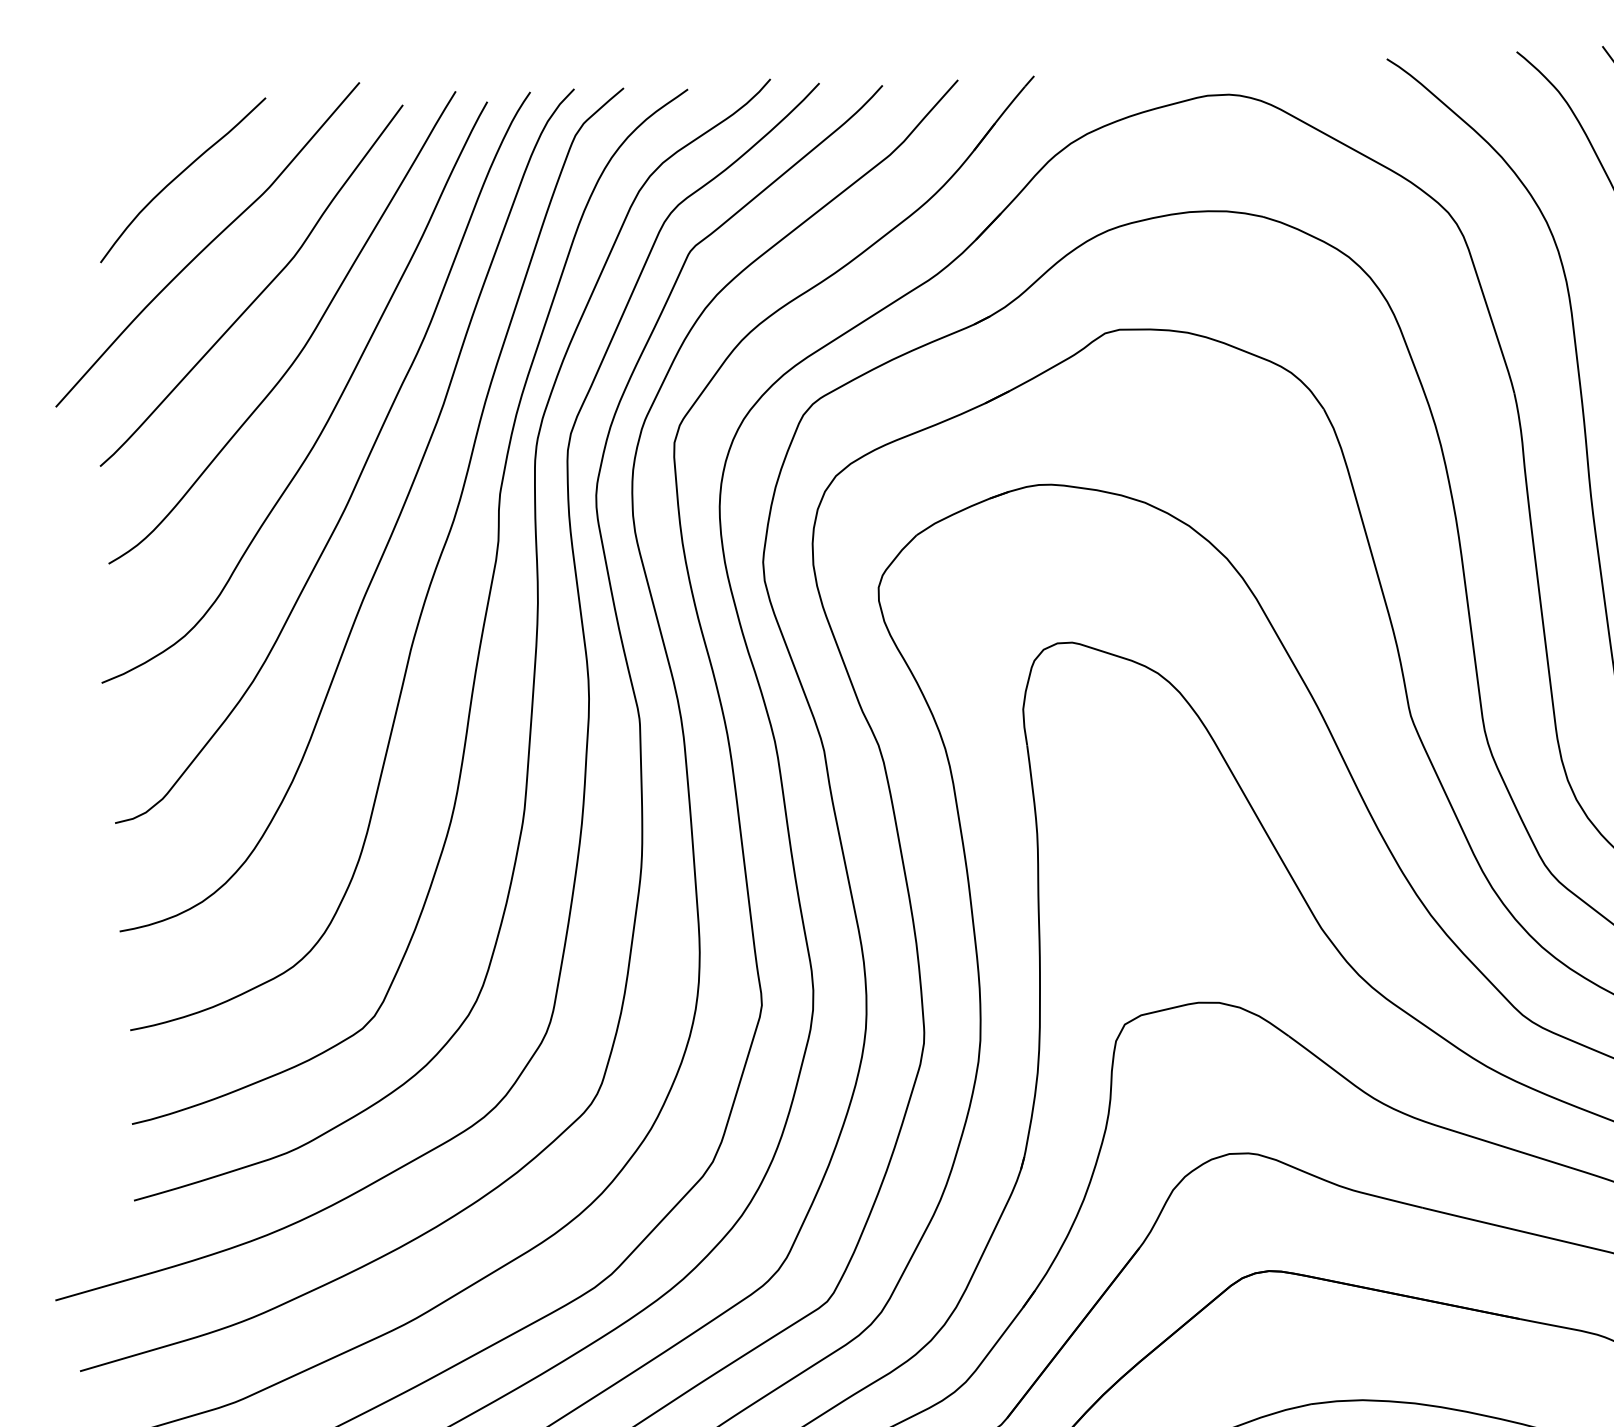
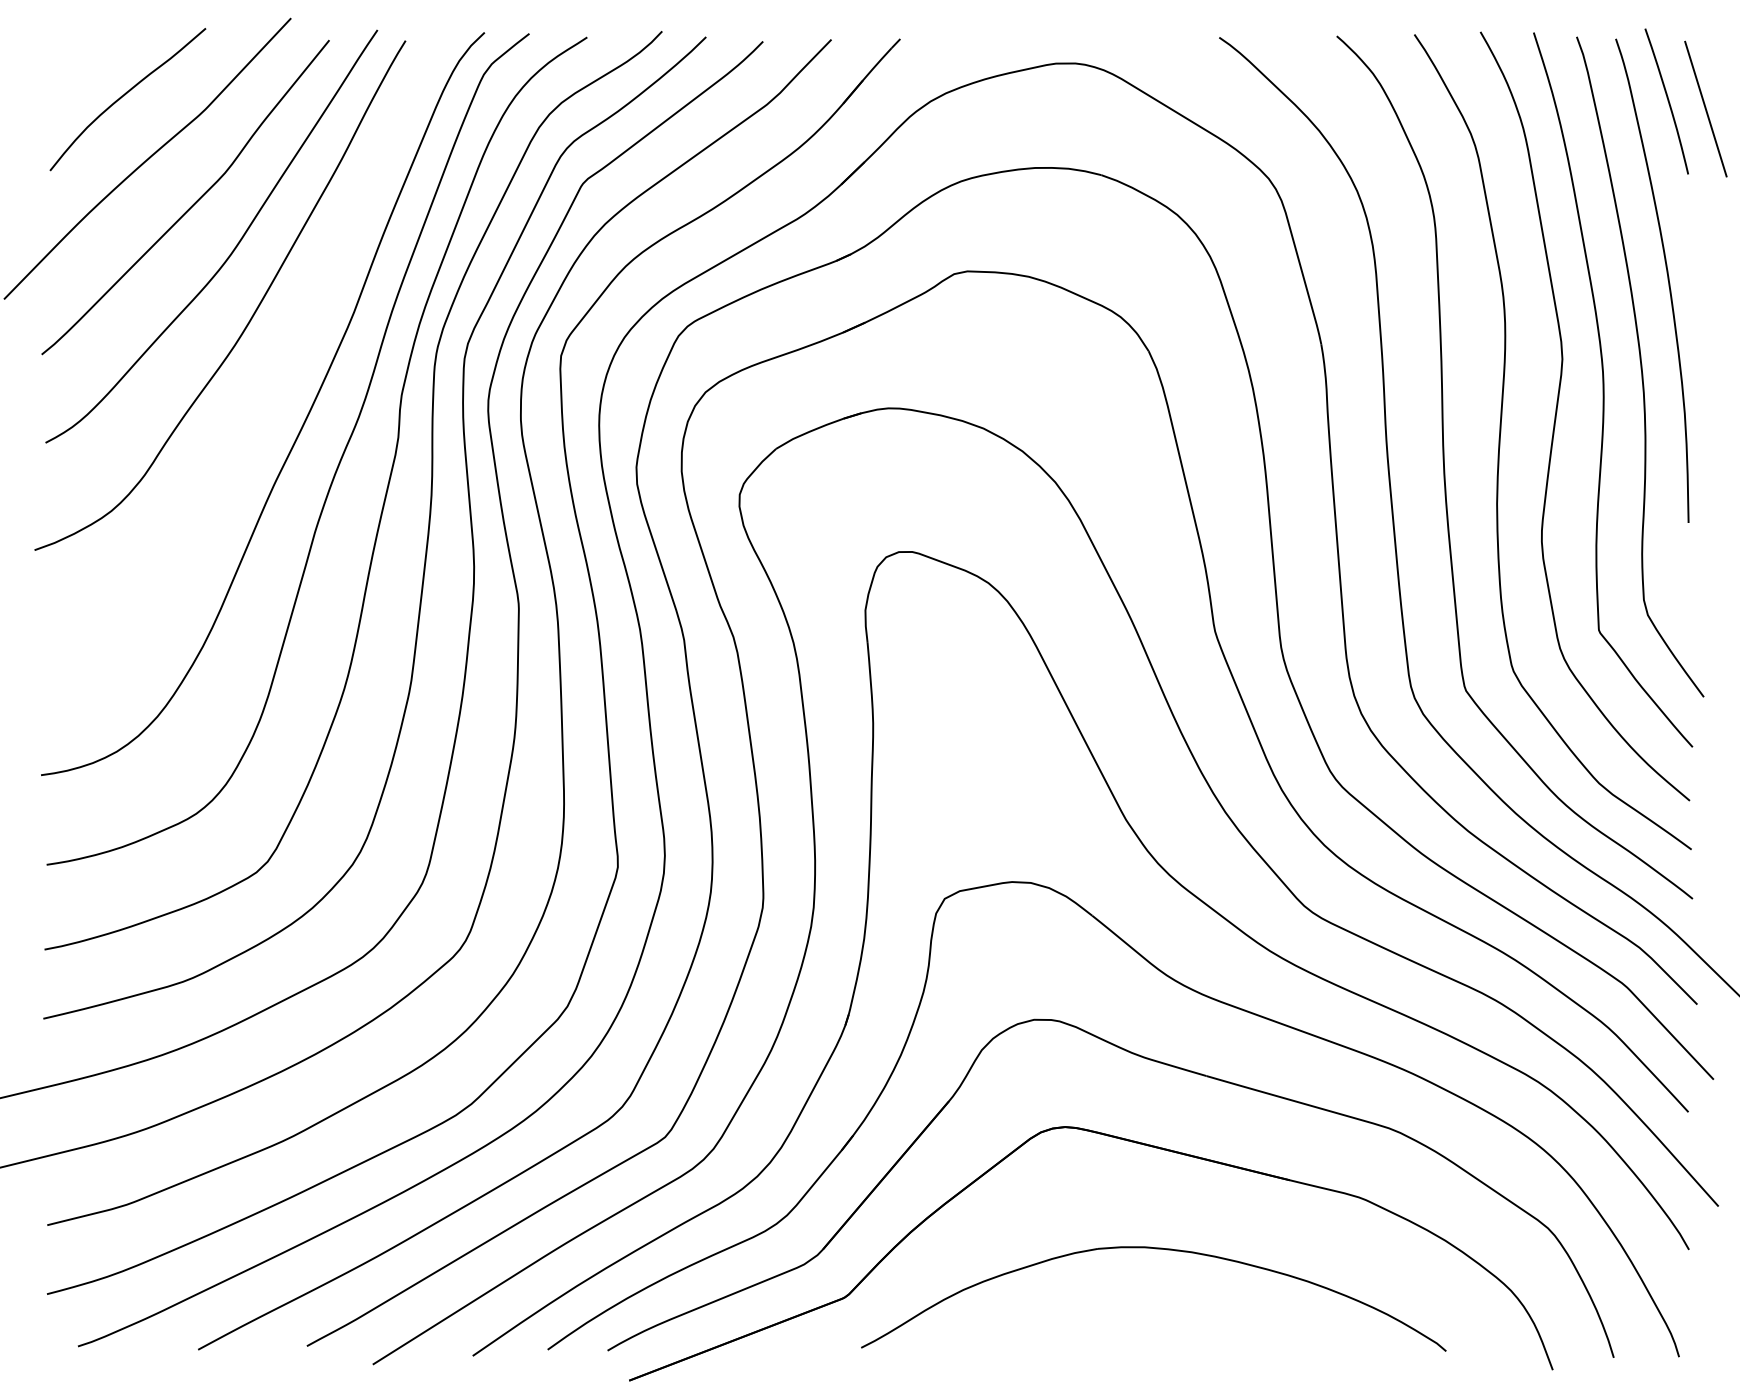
curve: (359, 473) -> (275, 371), removed

